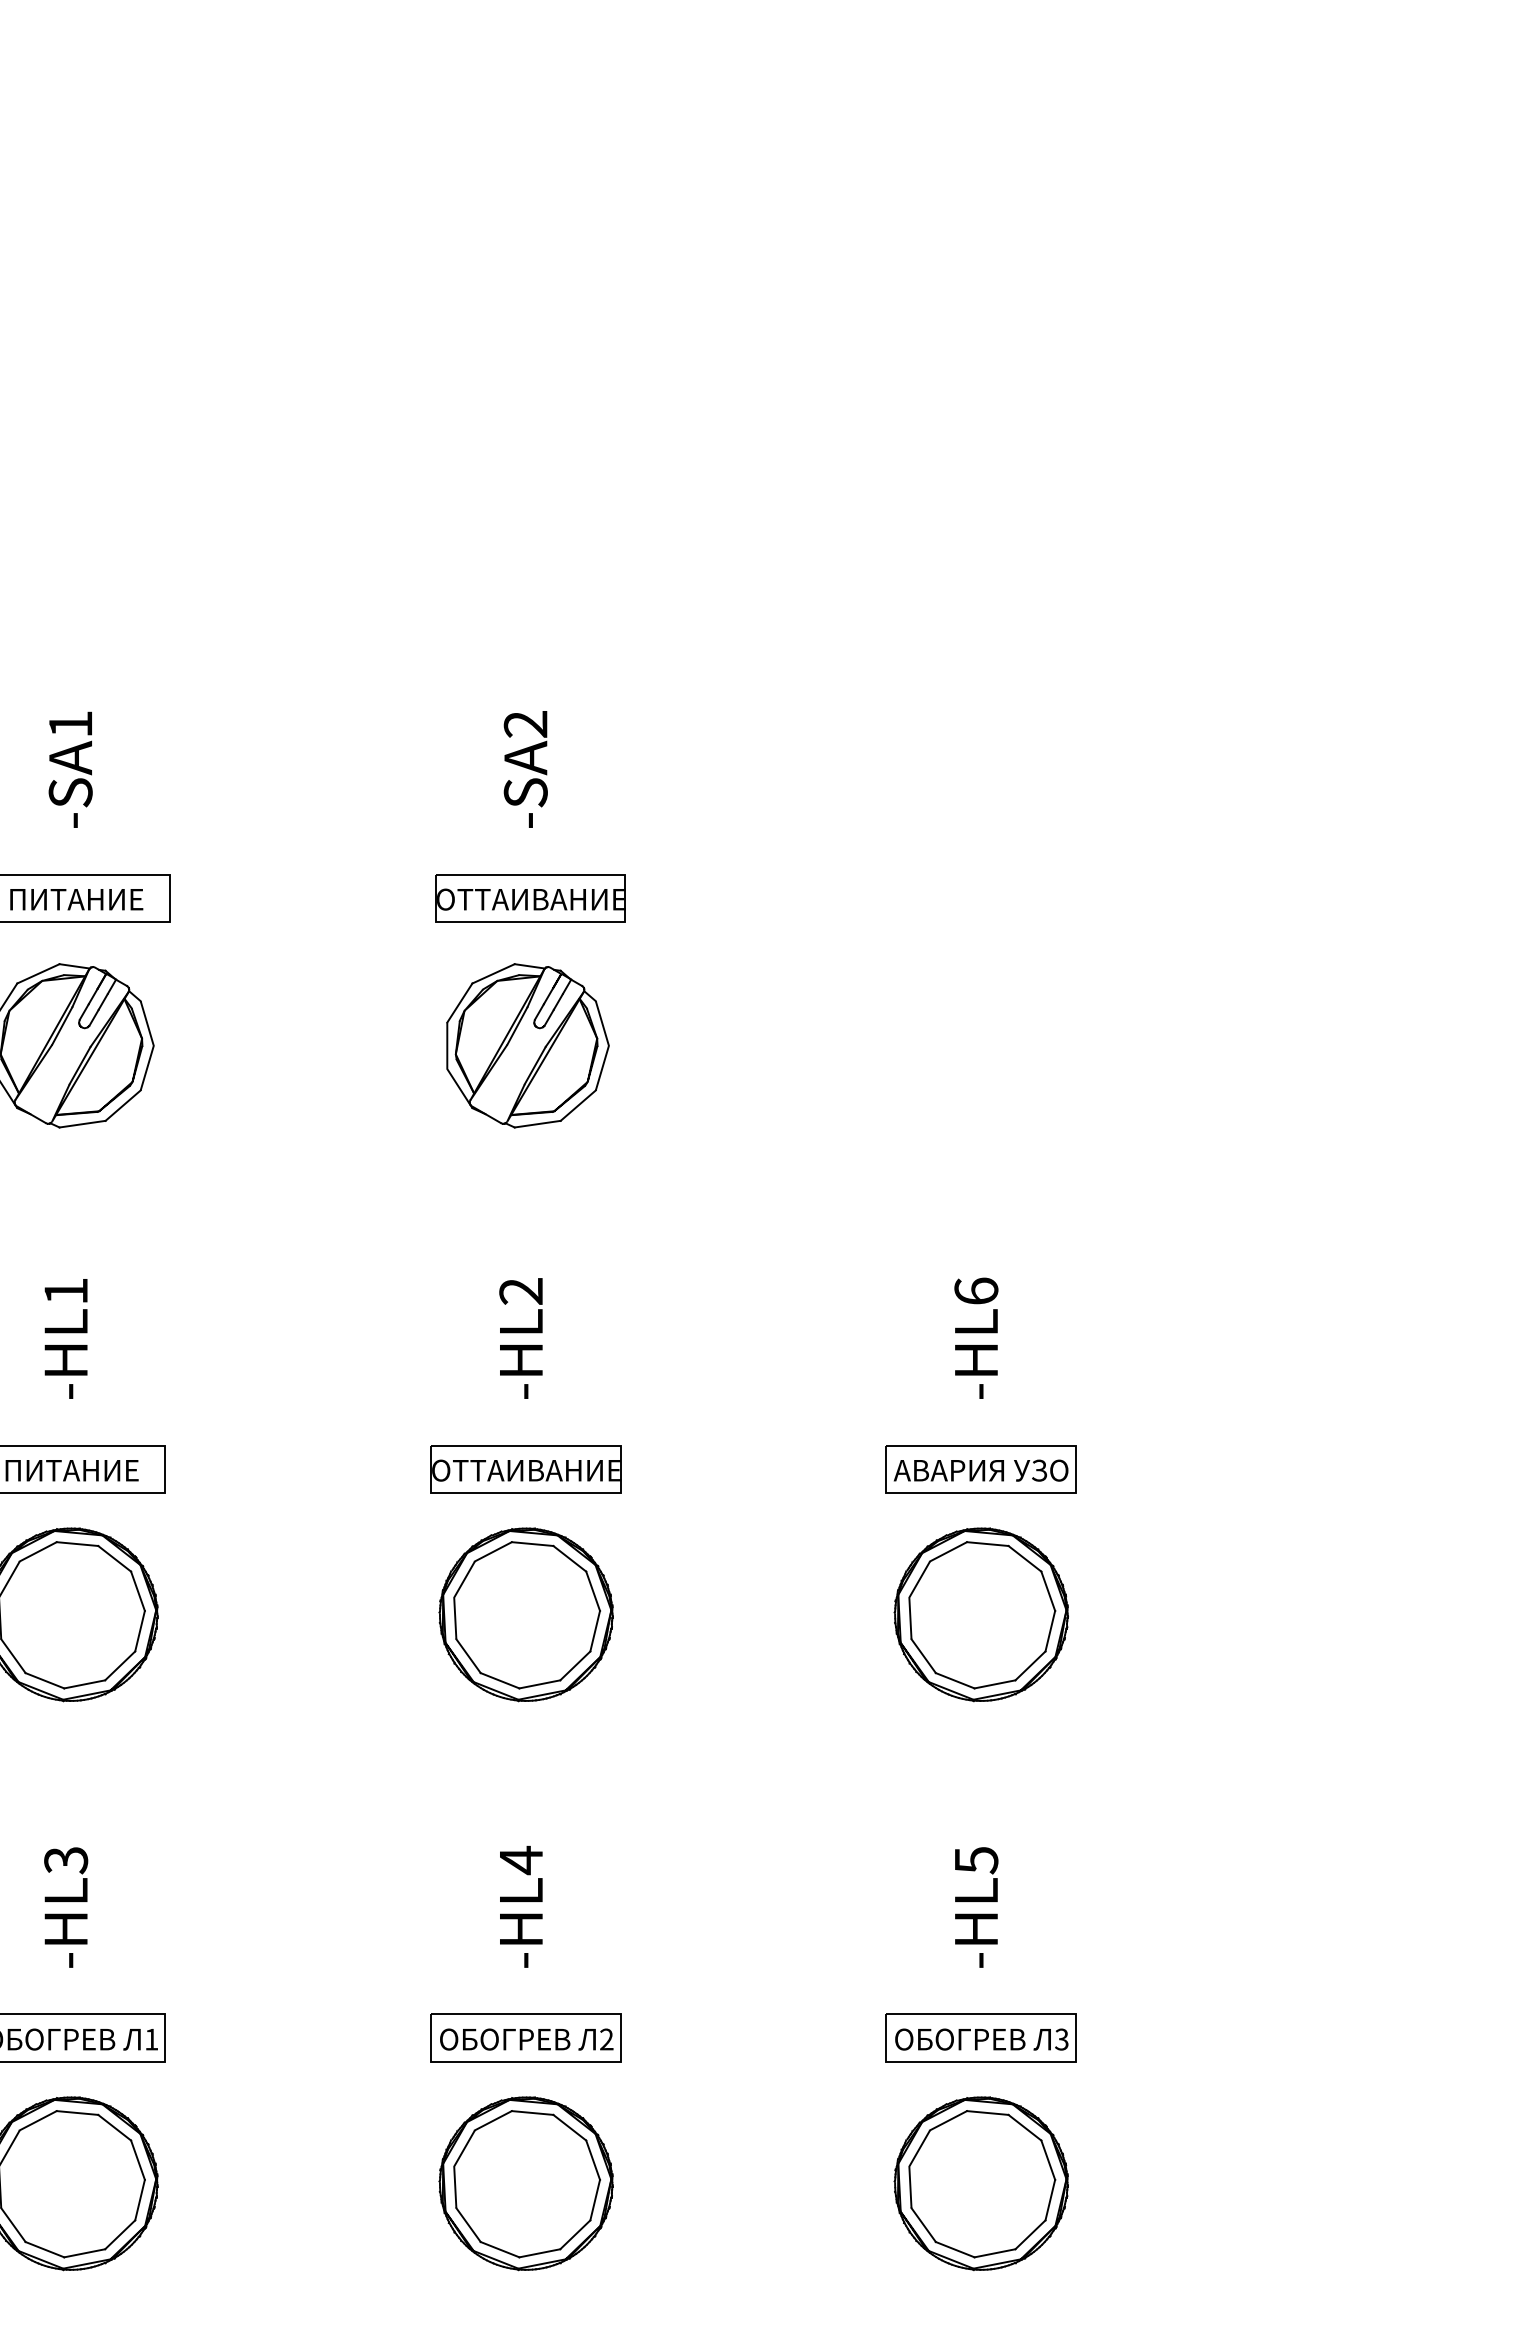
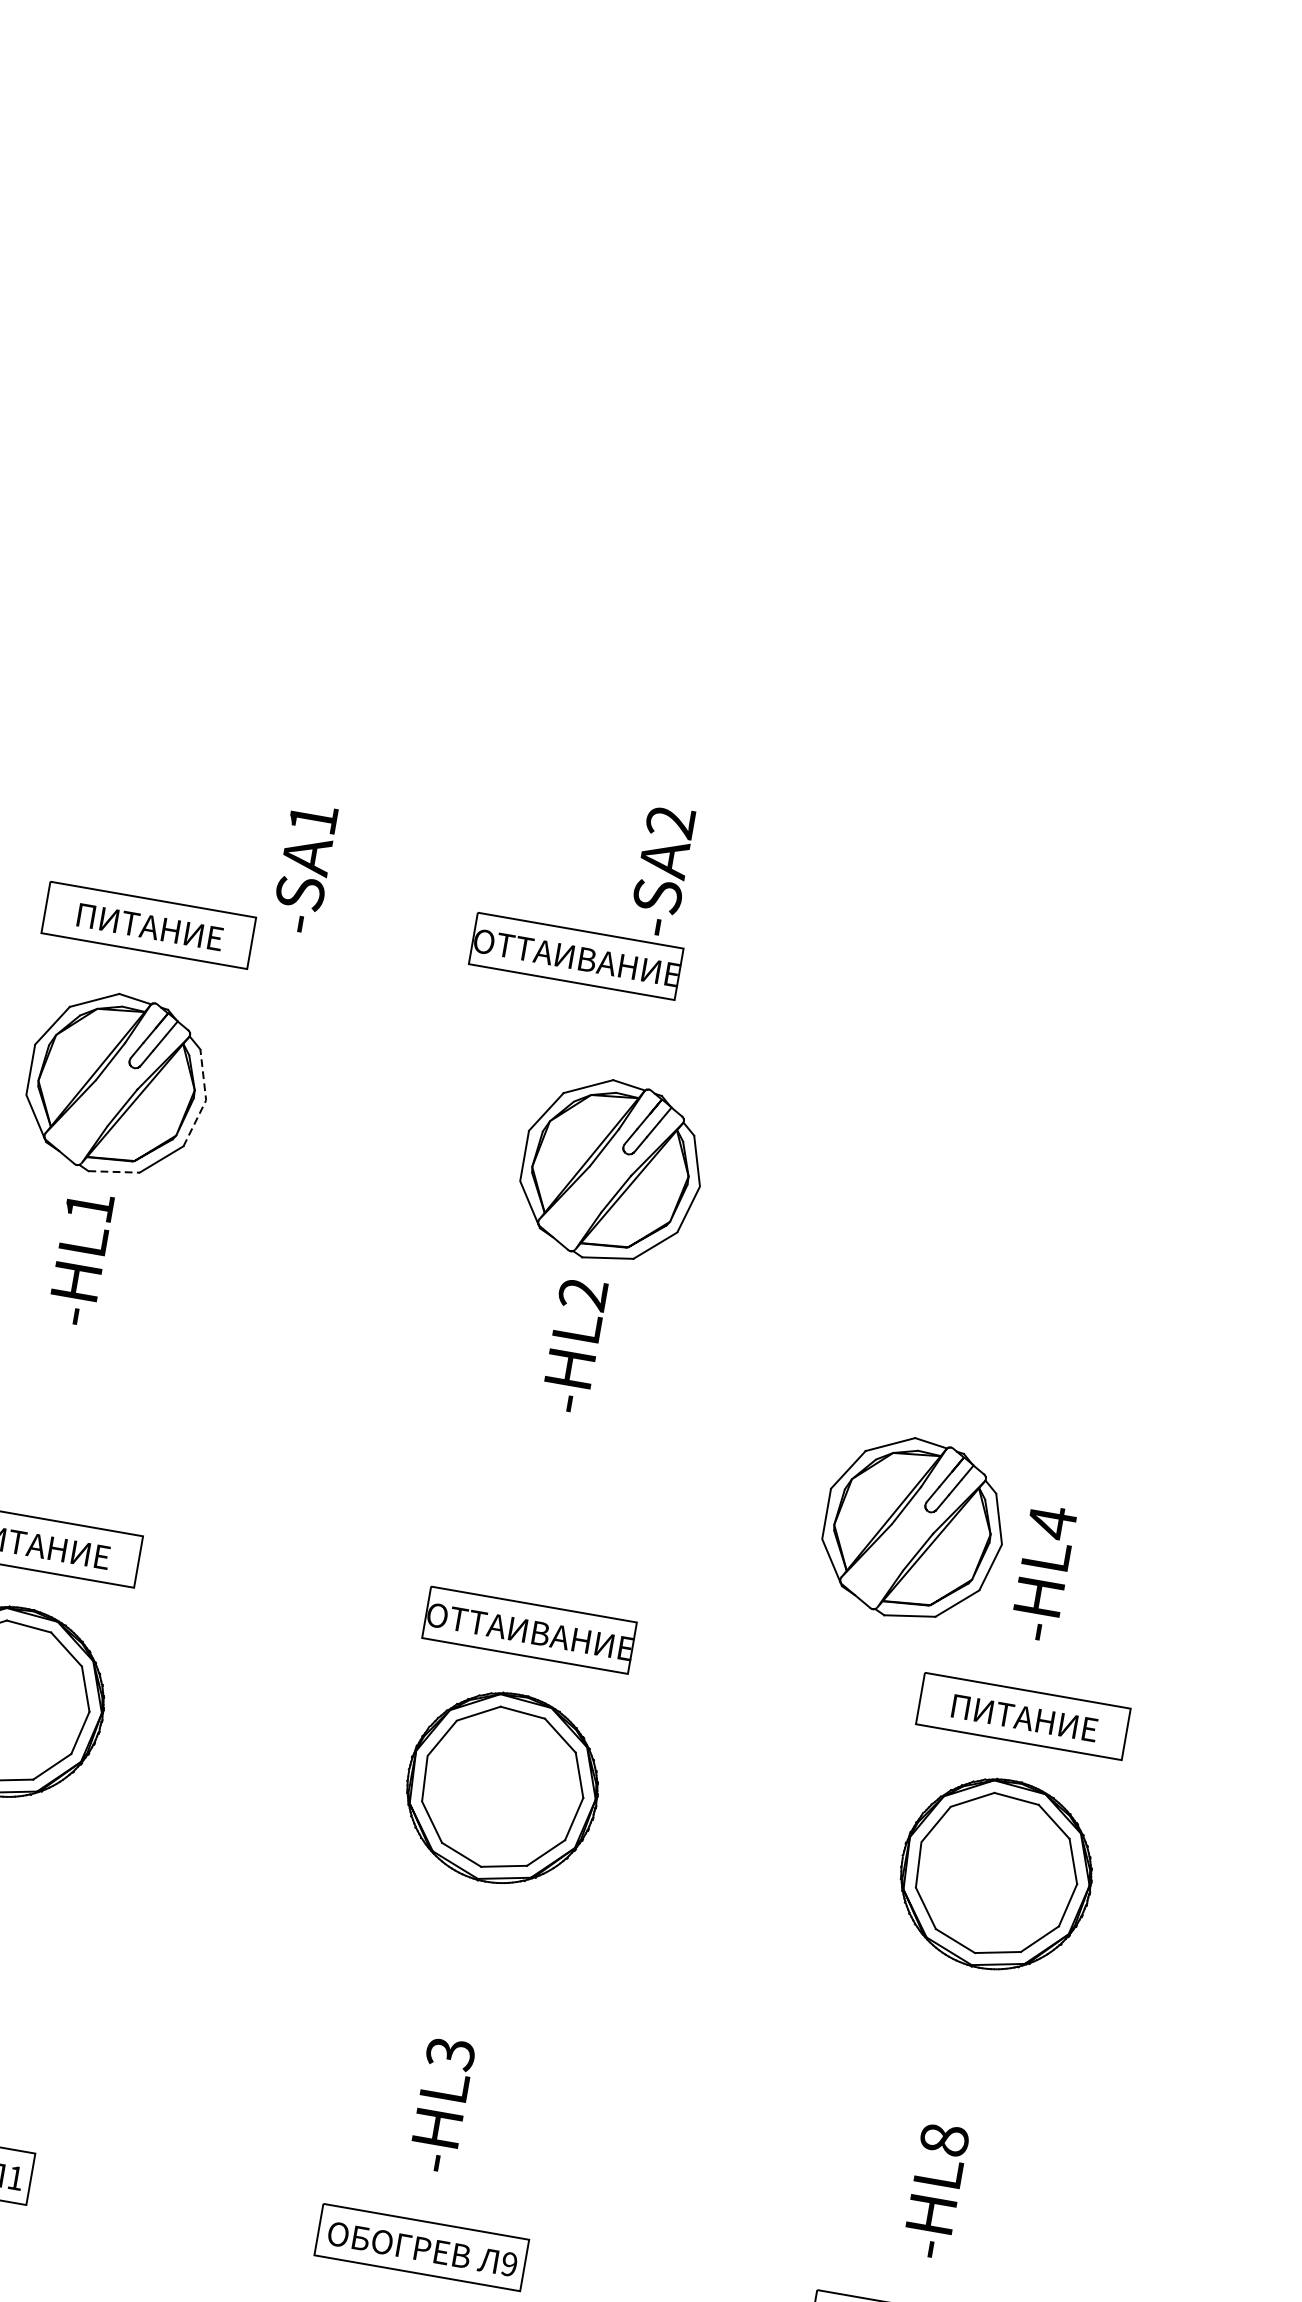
text: (70, 769) -> (304, 867), moved
part: (530, 898) -> (576, 956), moved
line: (153, 1045) -> (205, 1099), solid -> dashed
line: (83, 1124) -> (114, 1172), solid -> dashed
text: (976, 1291) -> (1052, 1522), -HL6 -> -HL4
part: (853, 1318) -> (913, 1528), added
text: (65, 1338) -> (79, 1257), moved
text: (520, 1338) -> (573, 1345), moved
text: (980, 1470) -> (1022, 1717), АВАРИЯ УЗО -> ПИТАНИЕ
text: (521, 1860) -> (450, 2053), -HL4 -> -HL3
text: (976, 1860) -> (944, 2140), -HL5 -> -HL8
text: (606, 2039) -> (509, 2264), 2 -> 9

